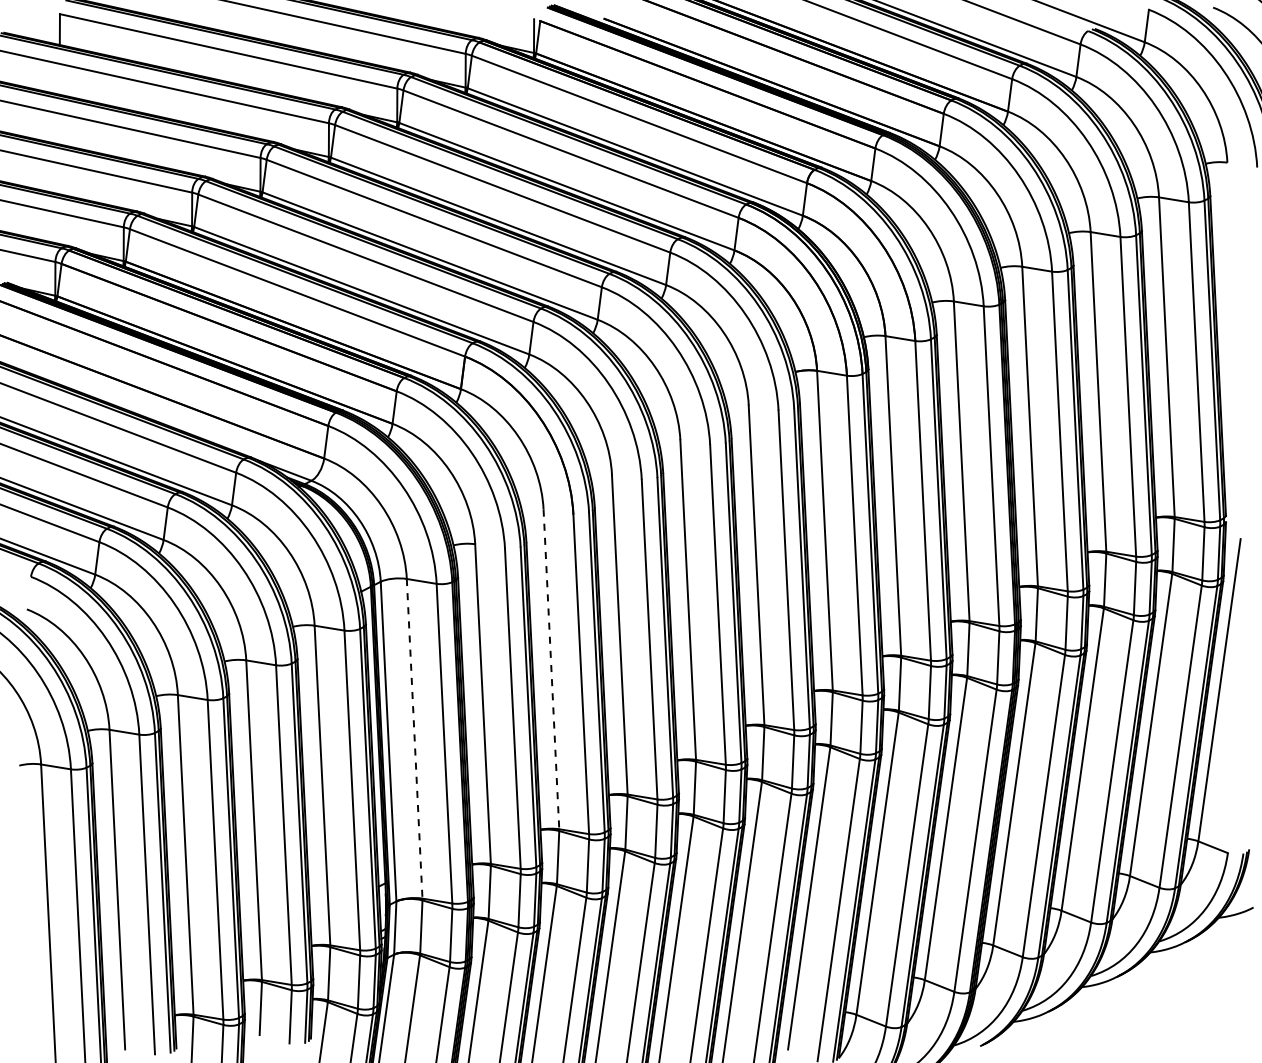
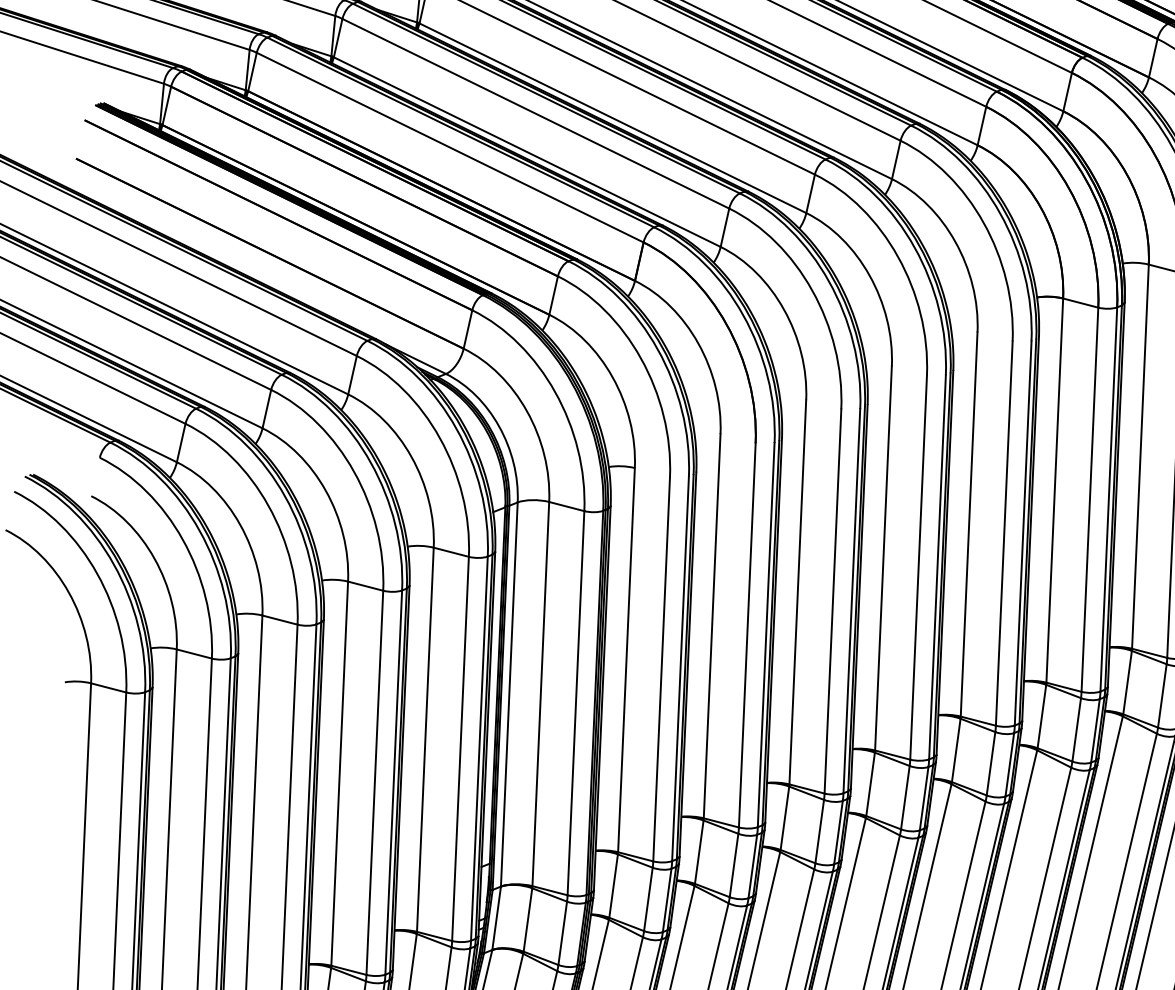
line: (551, 669) -> (712, 626), dashed -> solid
line: (414, 739) -> (540, 694), dashed -> solid

